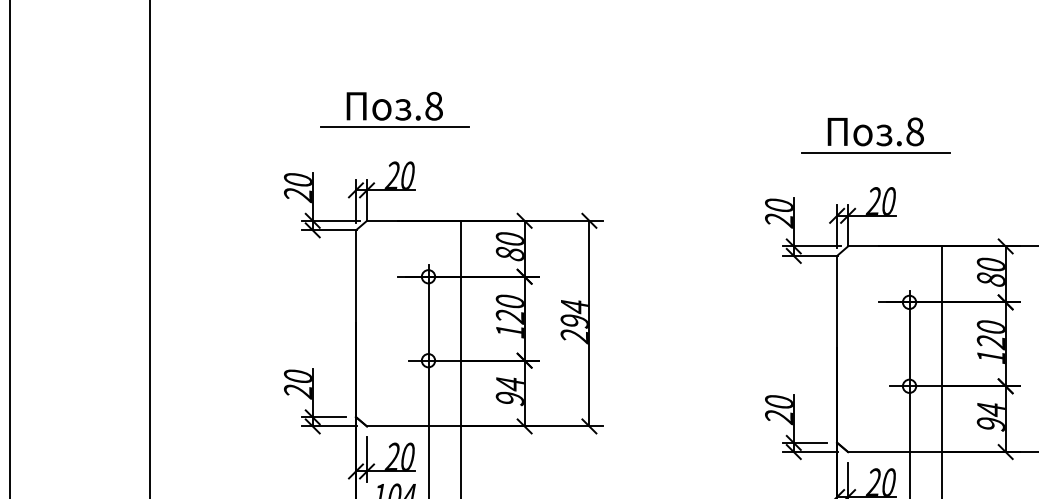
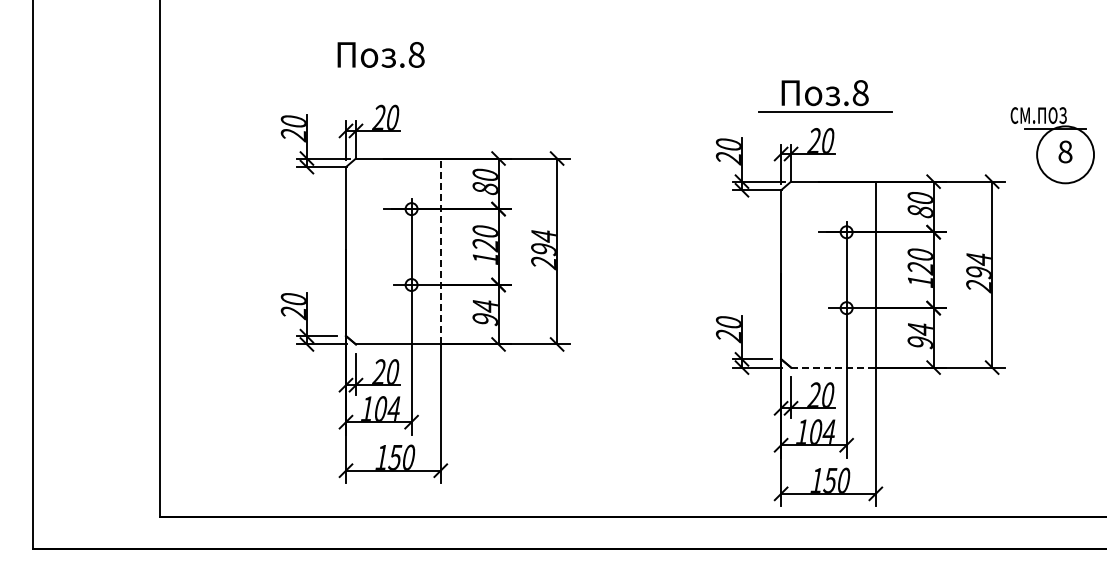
line: (394, 126) -> (380, 73), removed
part: (876, 135) -> (825, 96), moved
line: (460, 323) -> (440, 251), solid -> dashed
line: (894, 451) -> (833, 367), solid -> dashed

